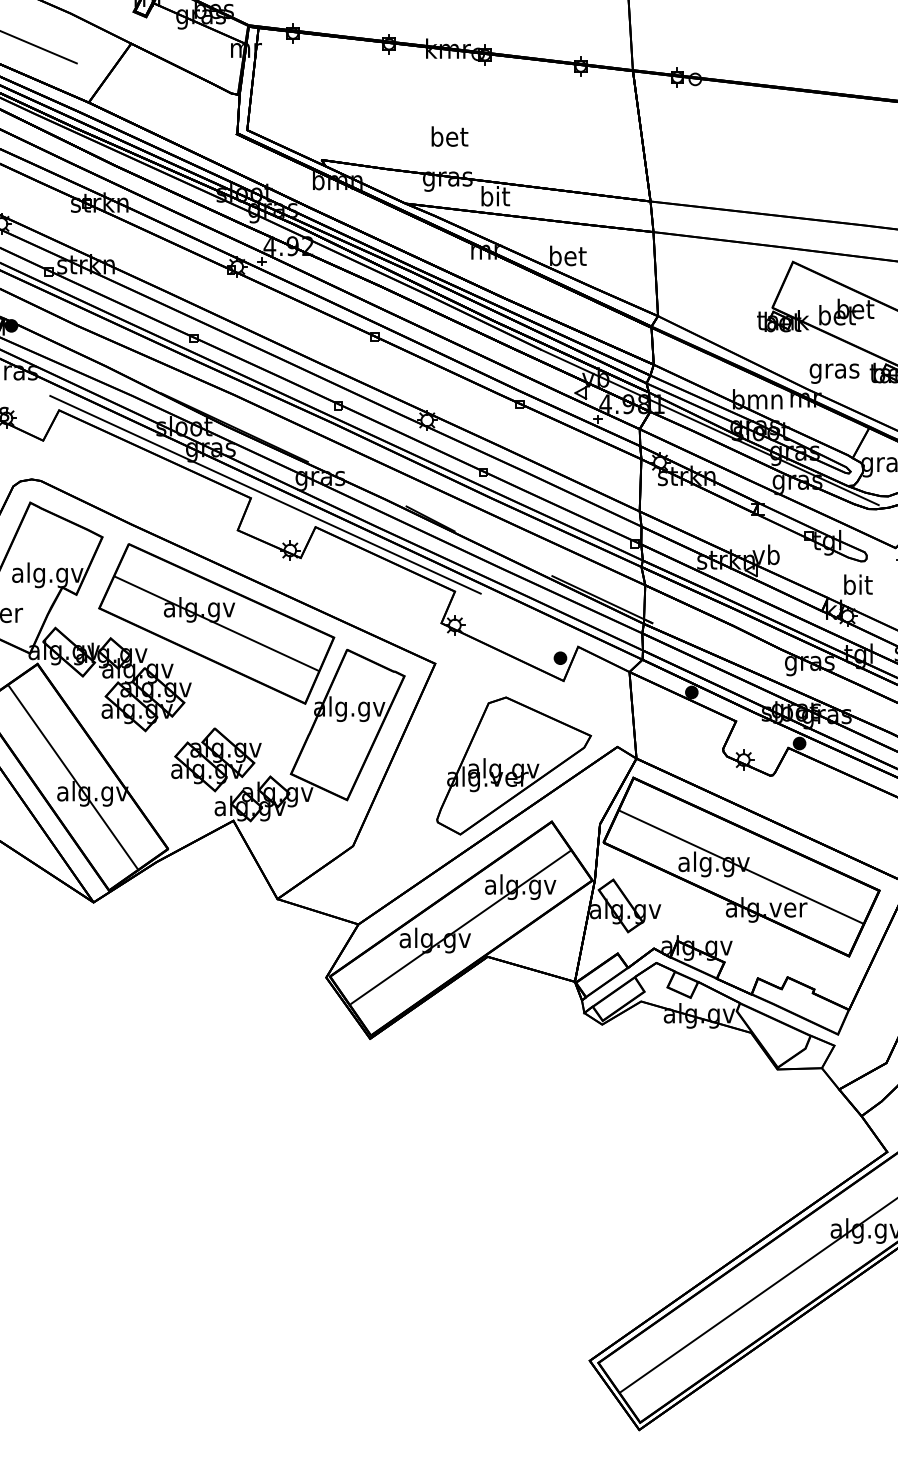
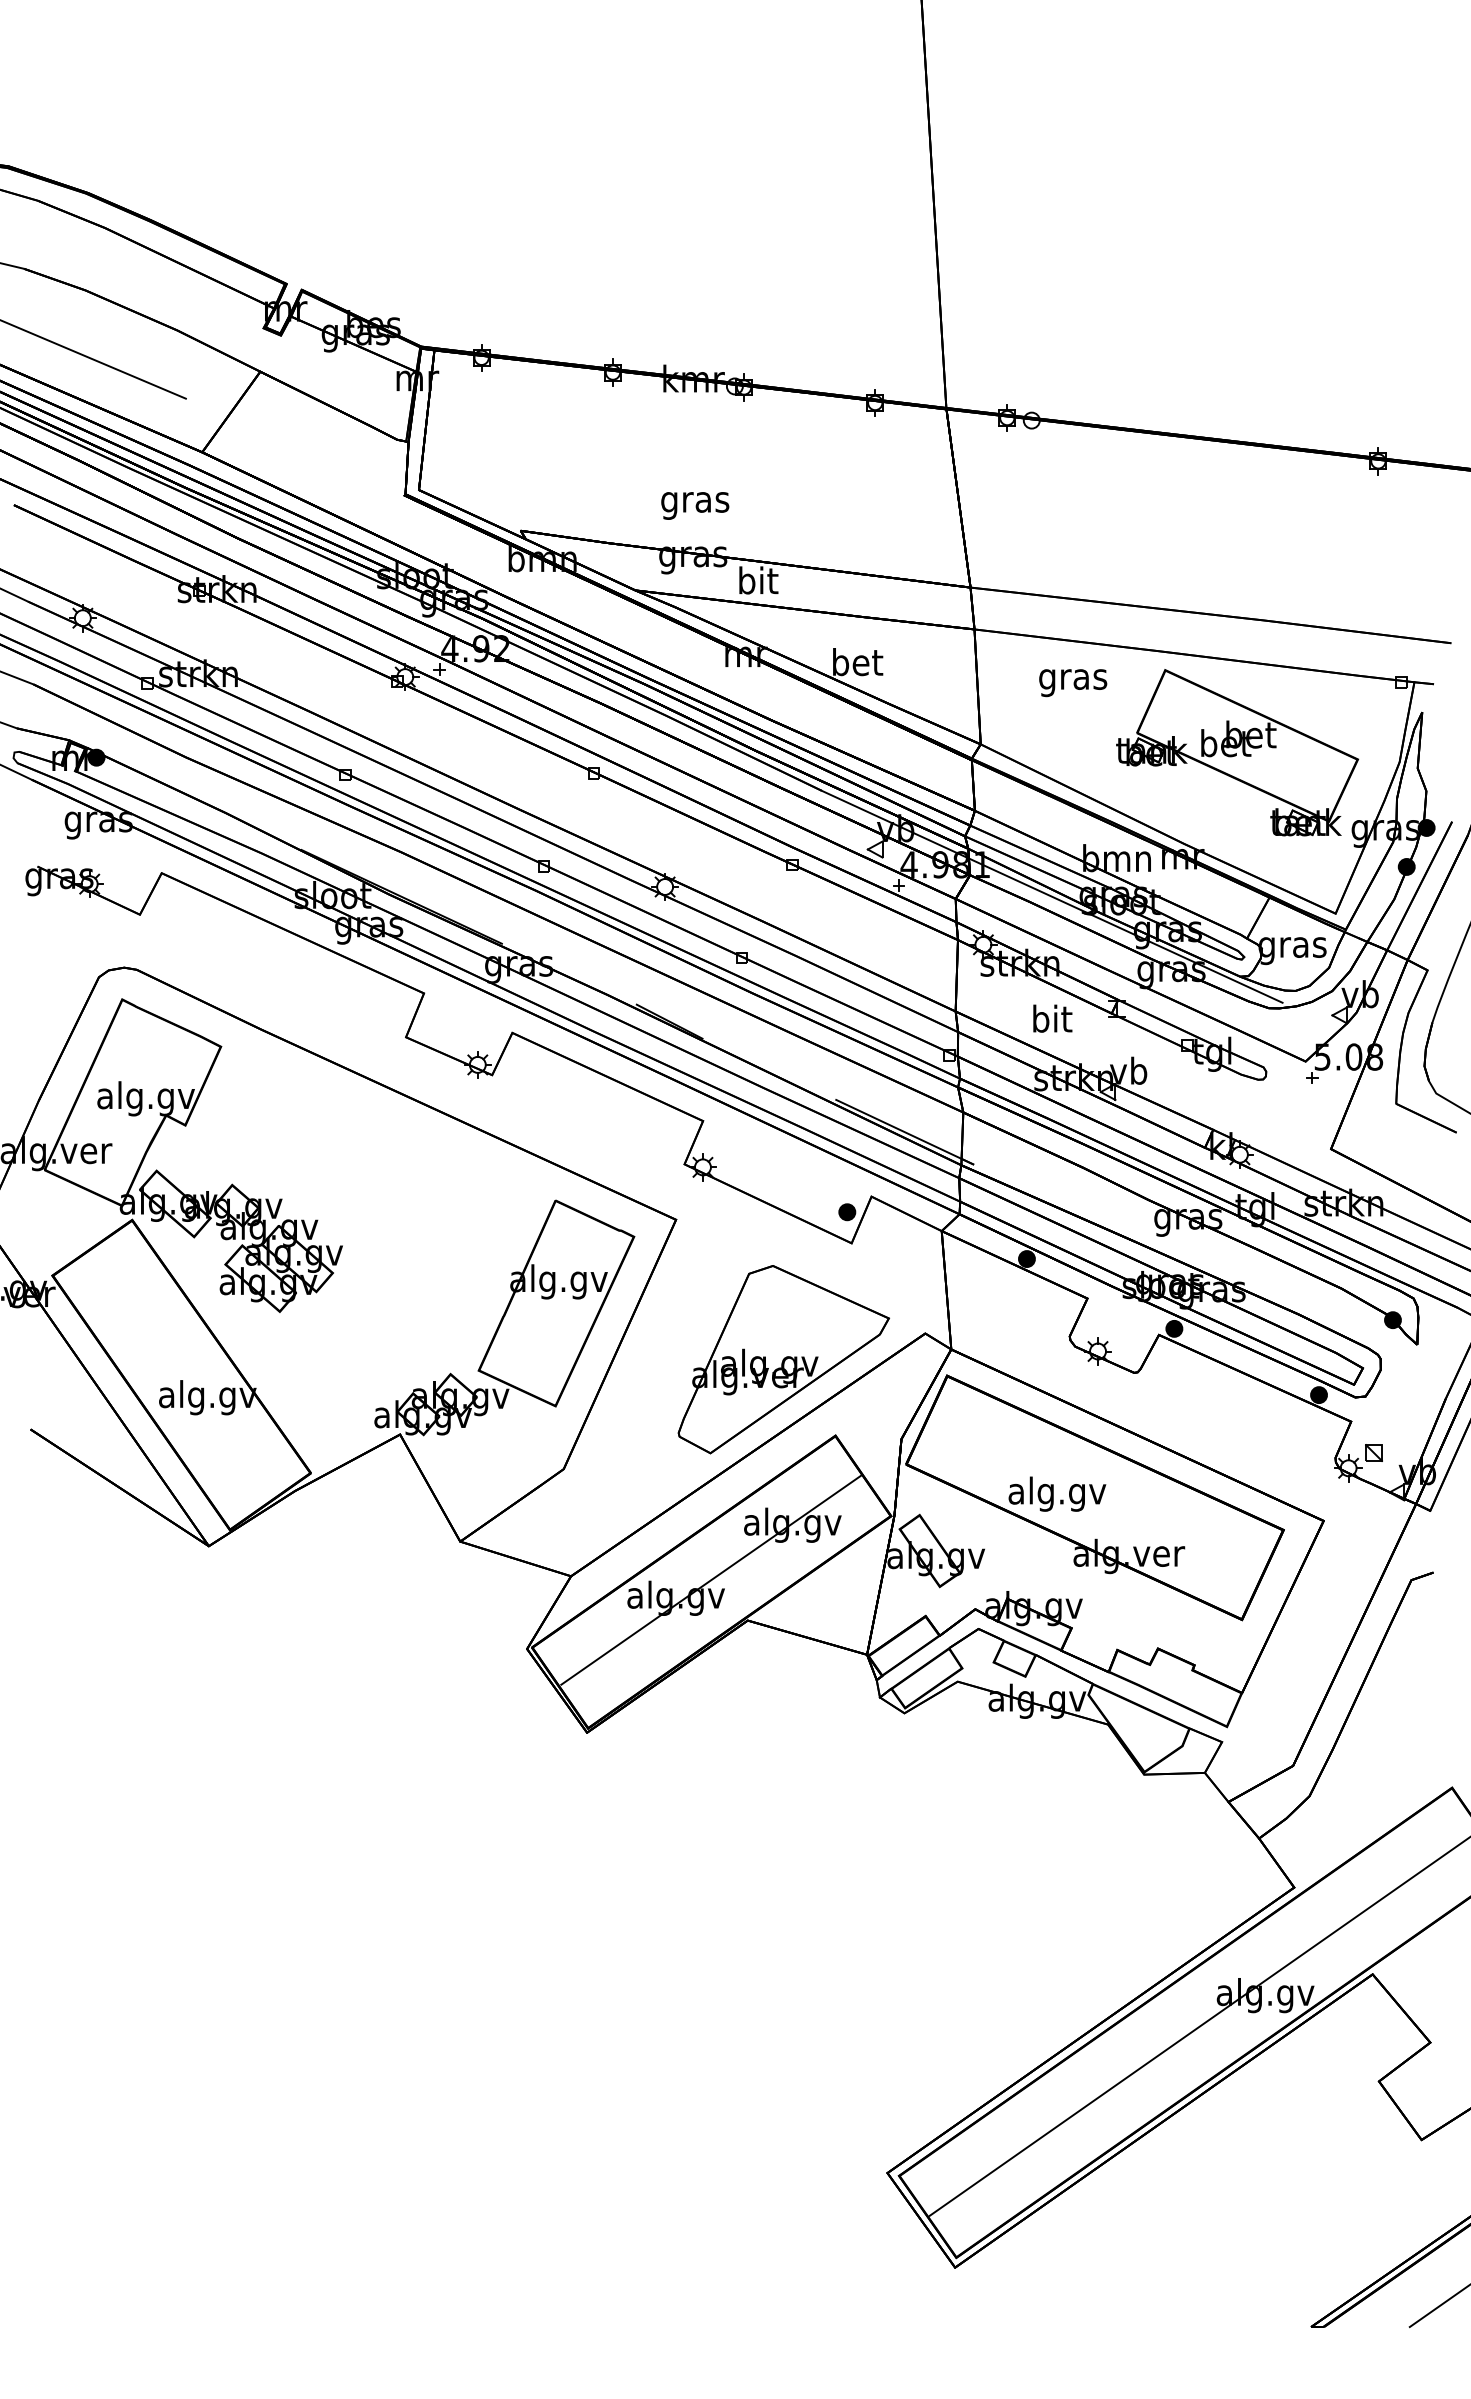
text: (449, 138) -> (695, 501), bet -> gras
text: (834, 374) -> (1073, 683), moved
line: (265, 494) -> (443, 988), removed
text: (858, 584) -> (1052, 1018), moved
part: (216, 624) -> (376, 1165), removed
part: (216, 760) -> (376, 1351), removed
line: (73, 777) -> (181, 1375), removed
line: (740, 866) -> (1093, 1497), removed

